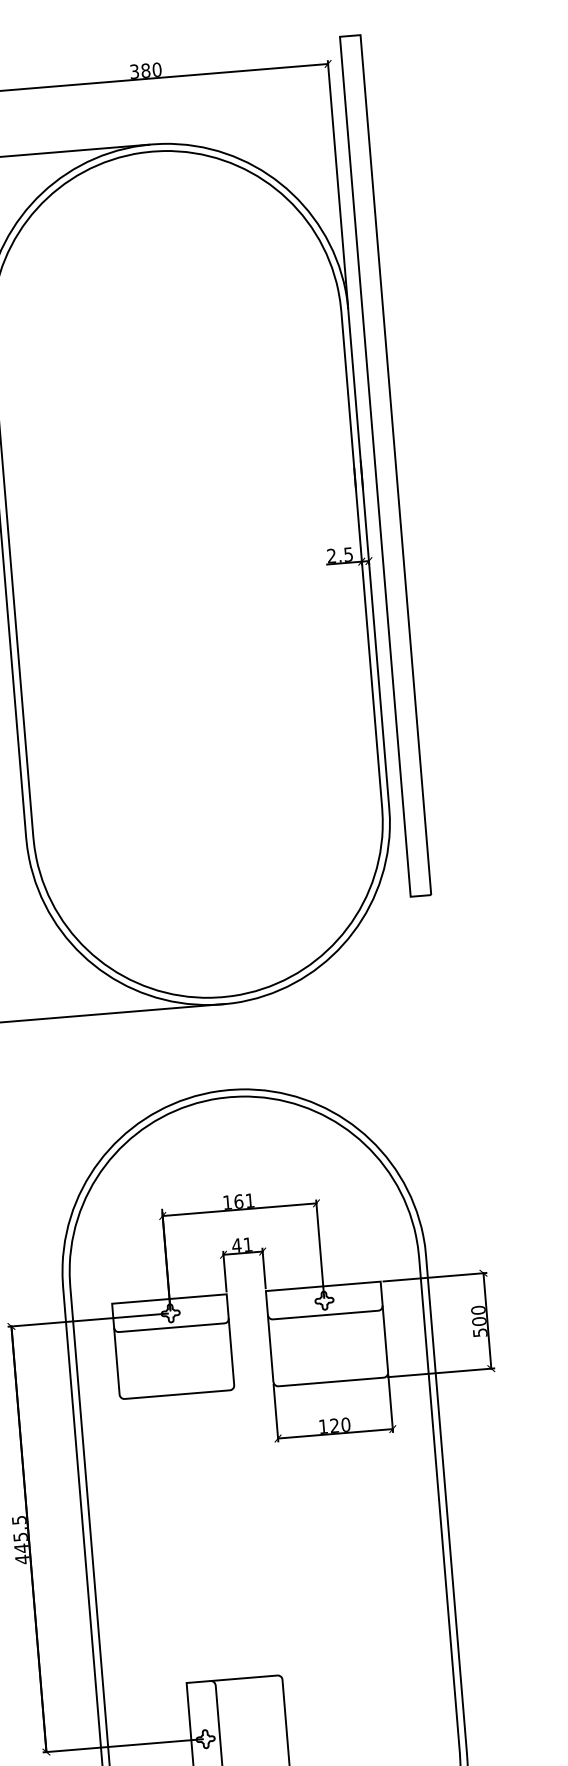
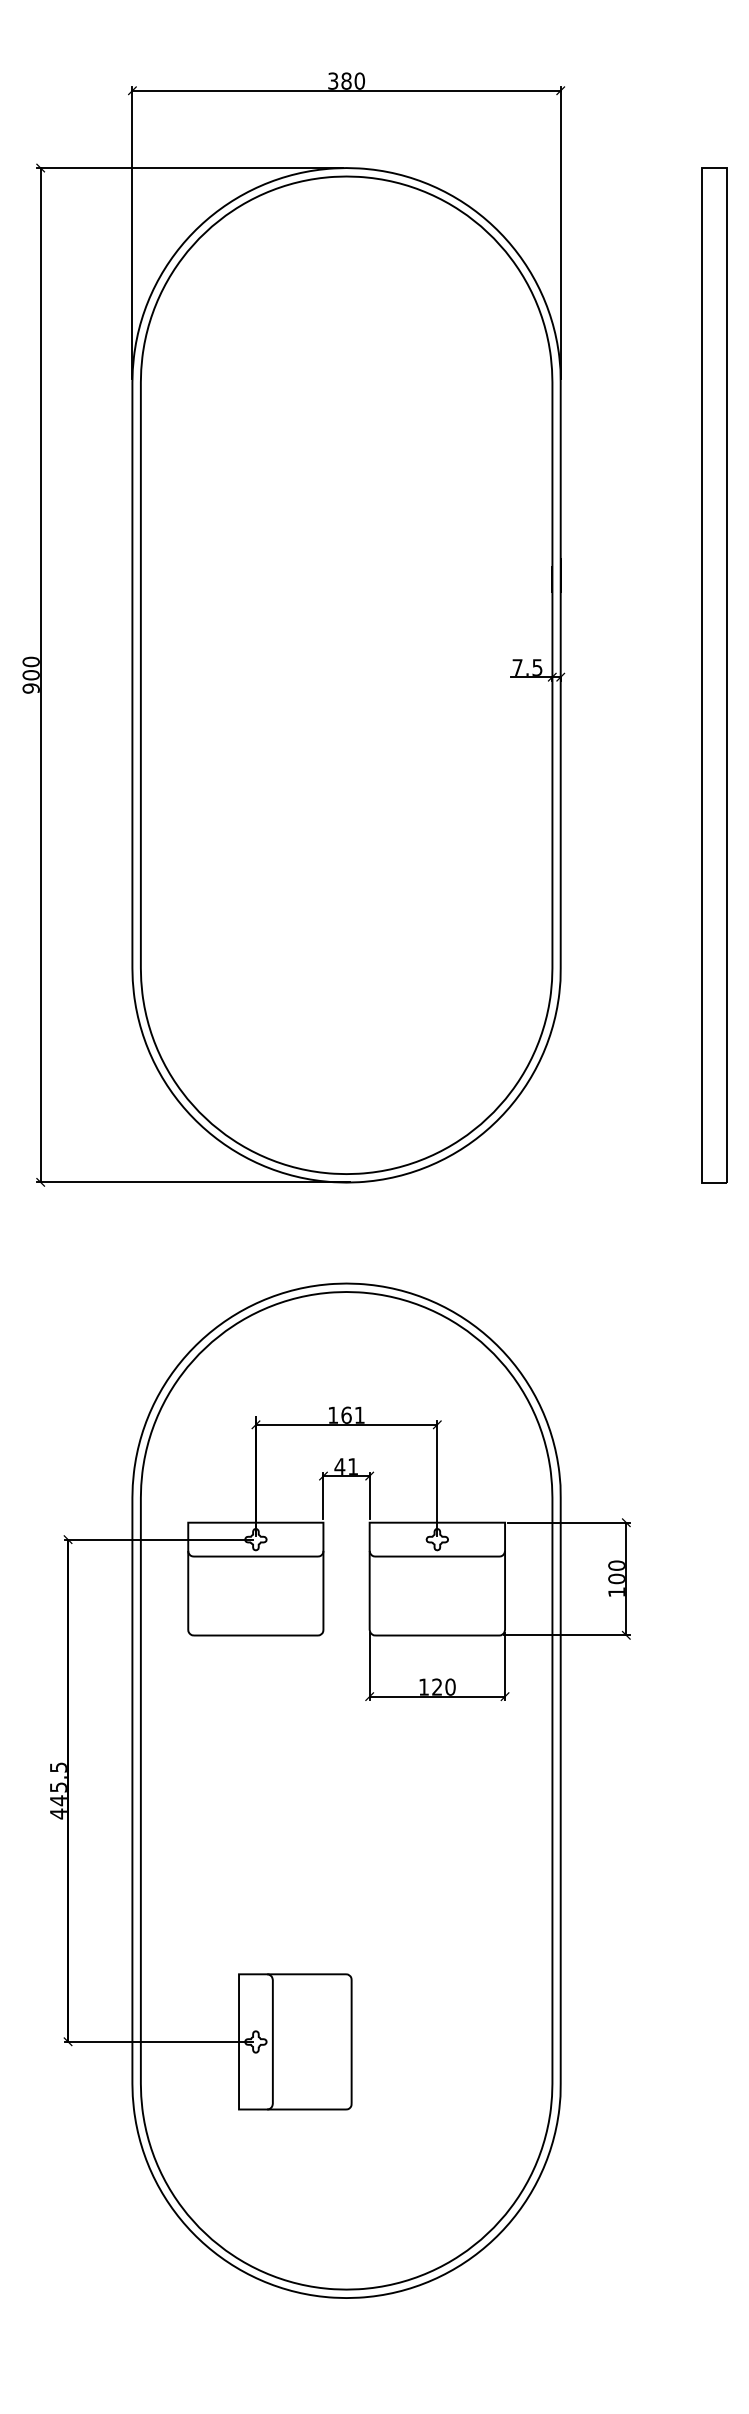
part: (385, 466) -> (714, 675), moved
text: (331, 555) -> (517, 667), 2.5 -> 7.5
text: (480, 1333) -> (616, 1592), 500 -> 100

